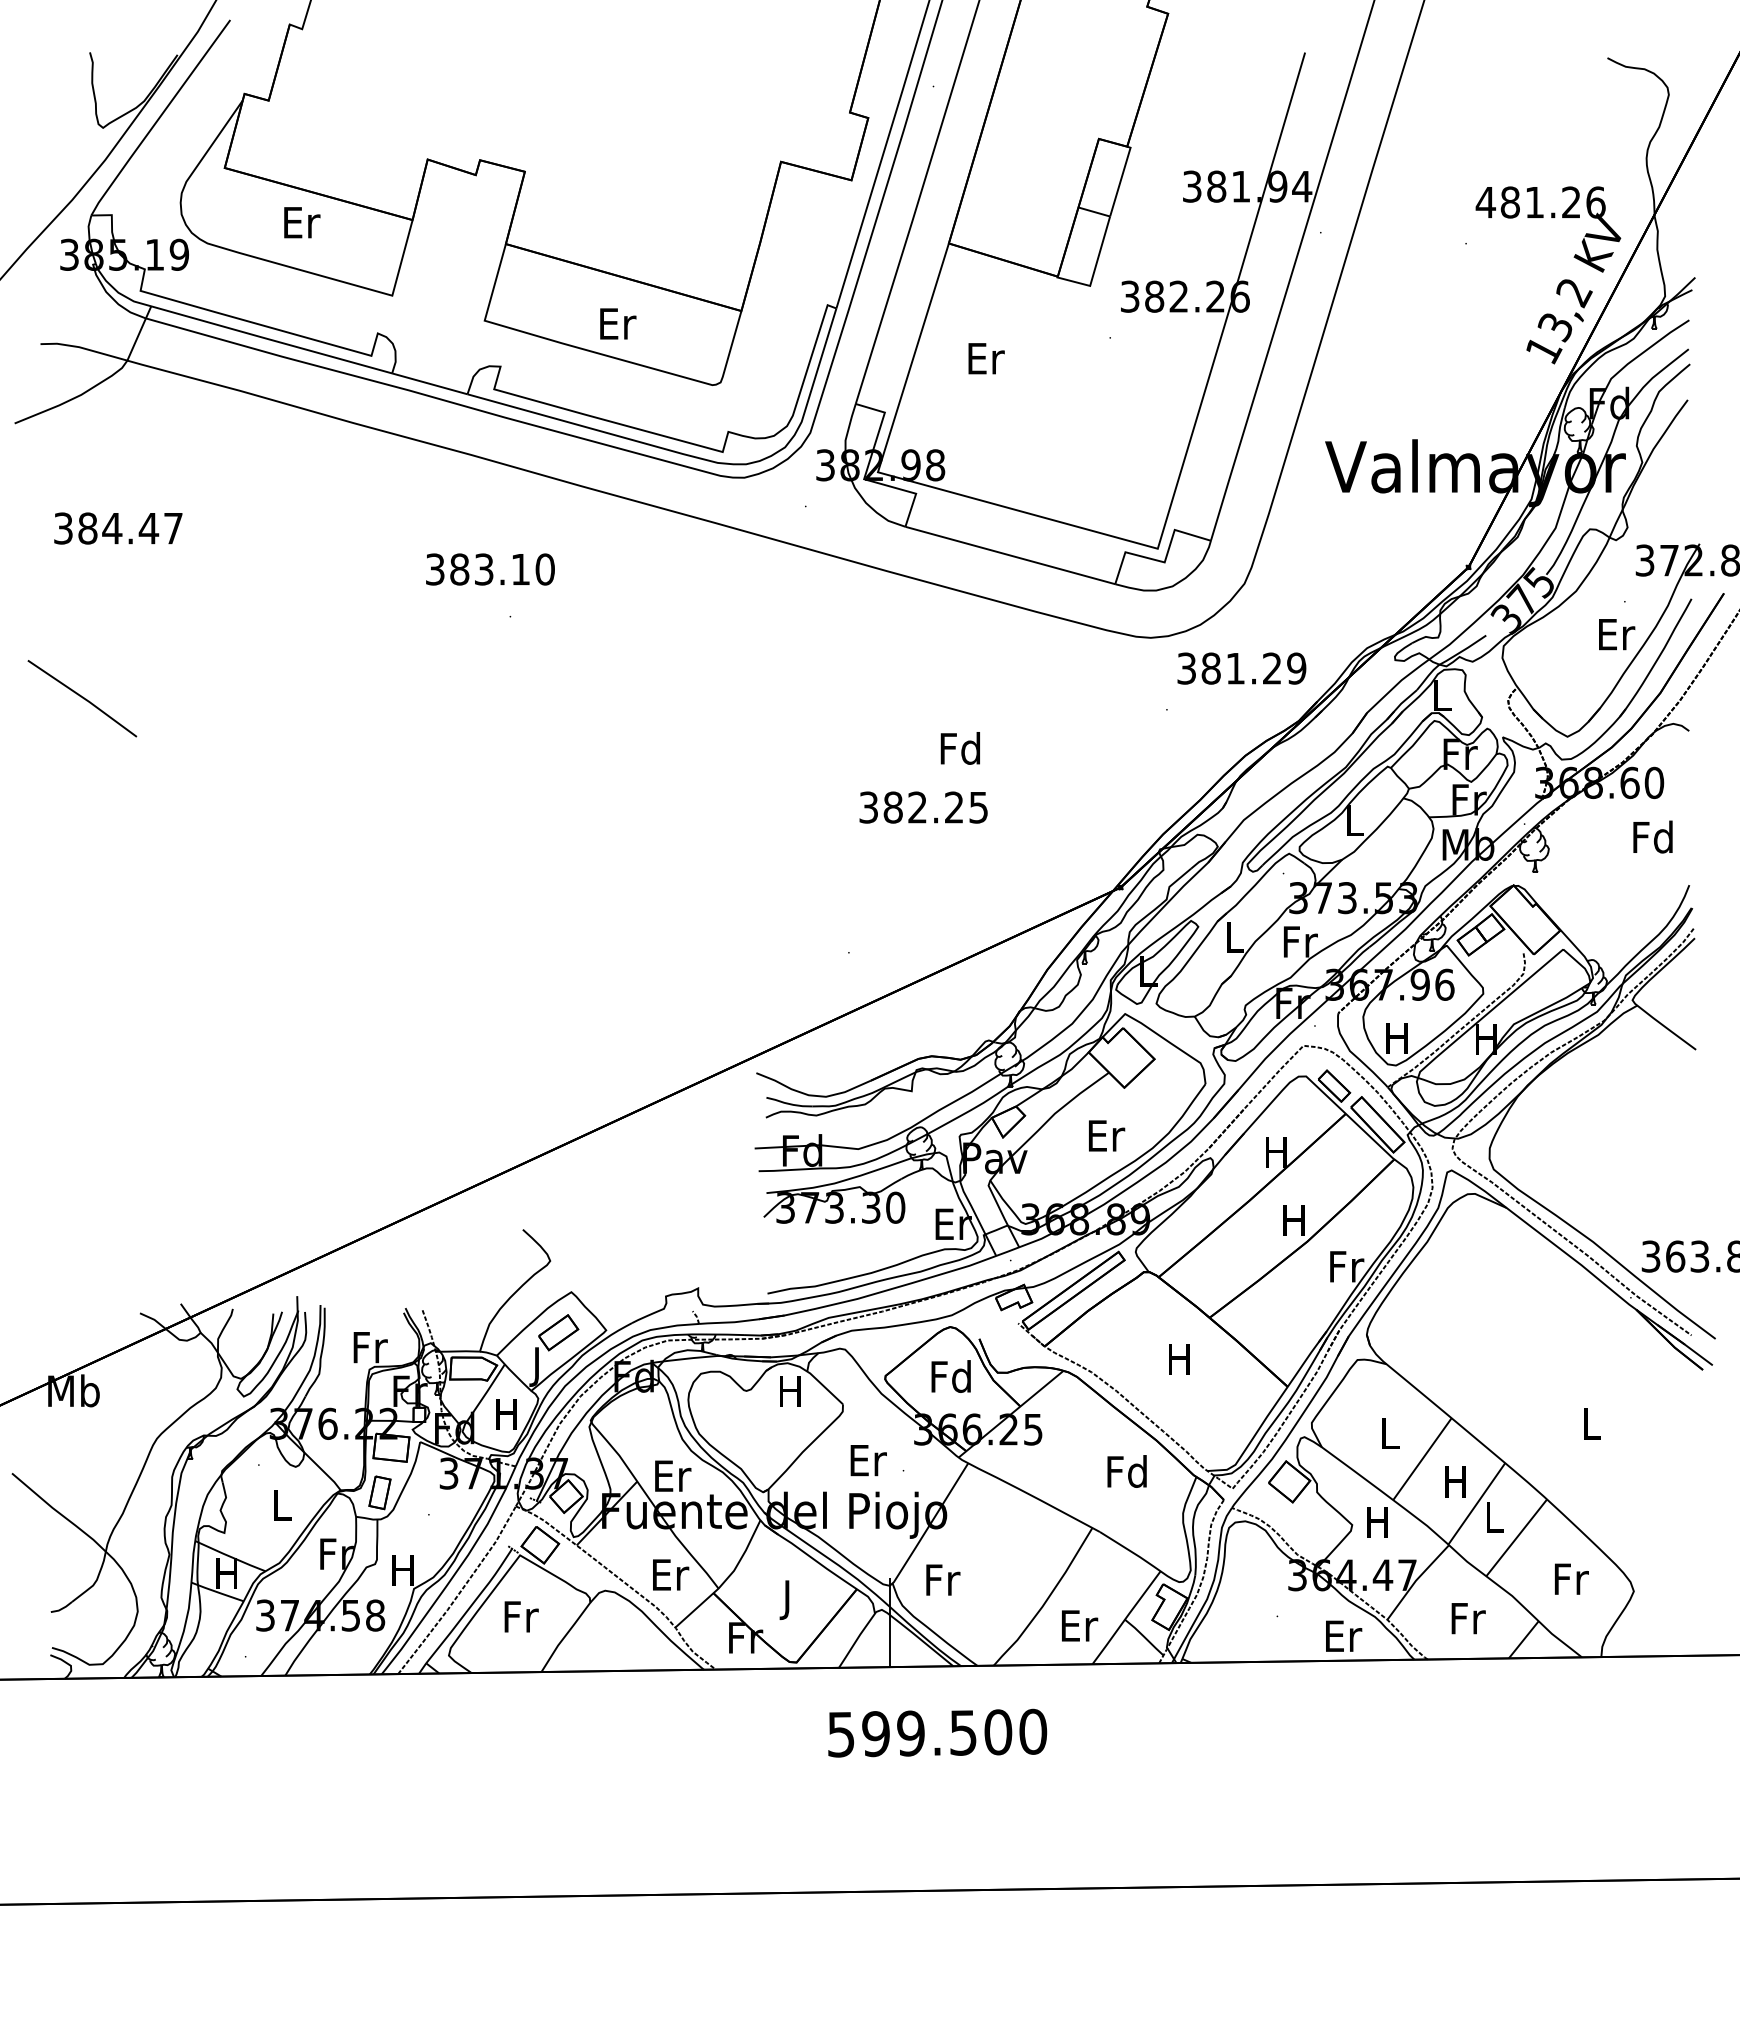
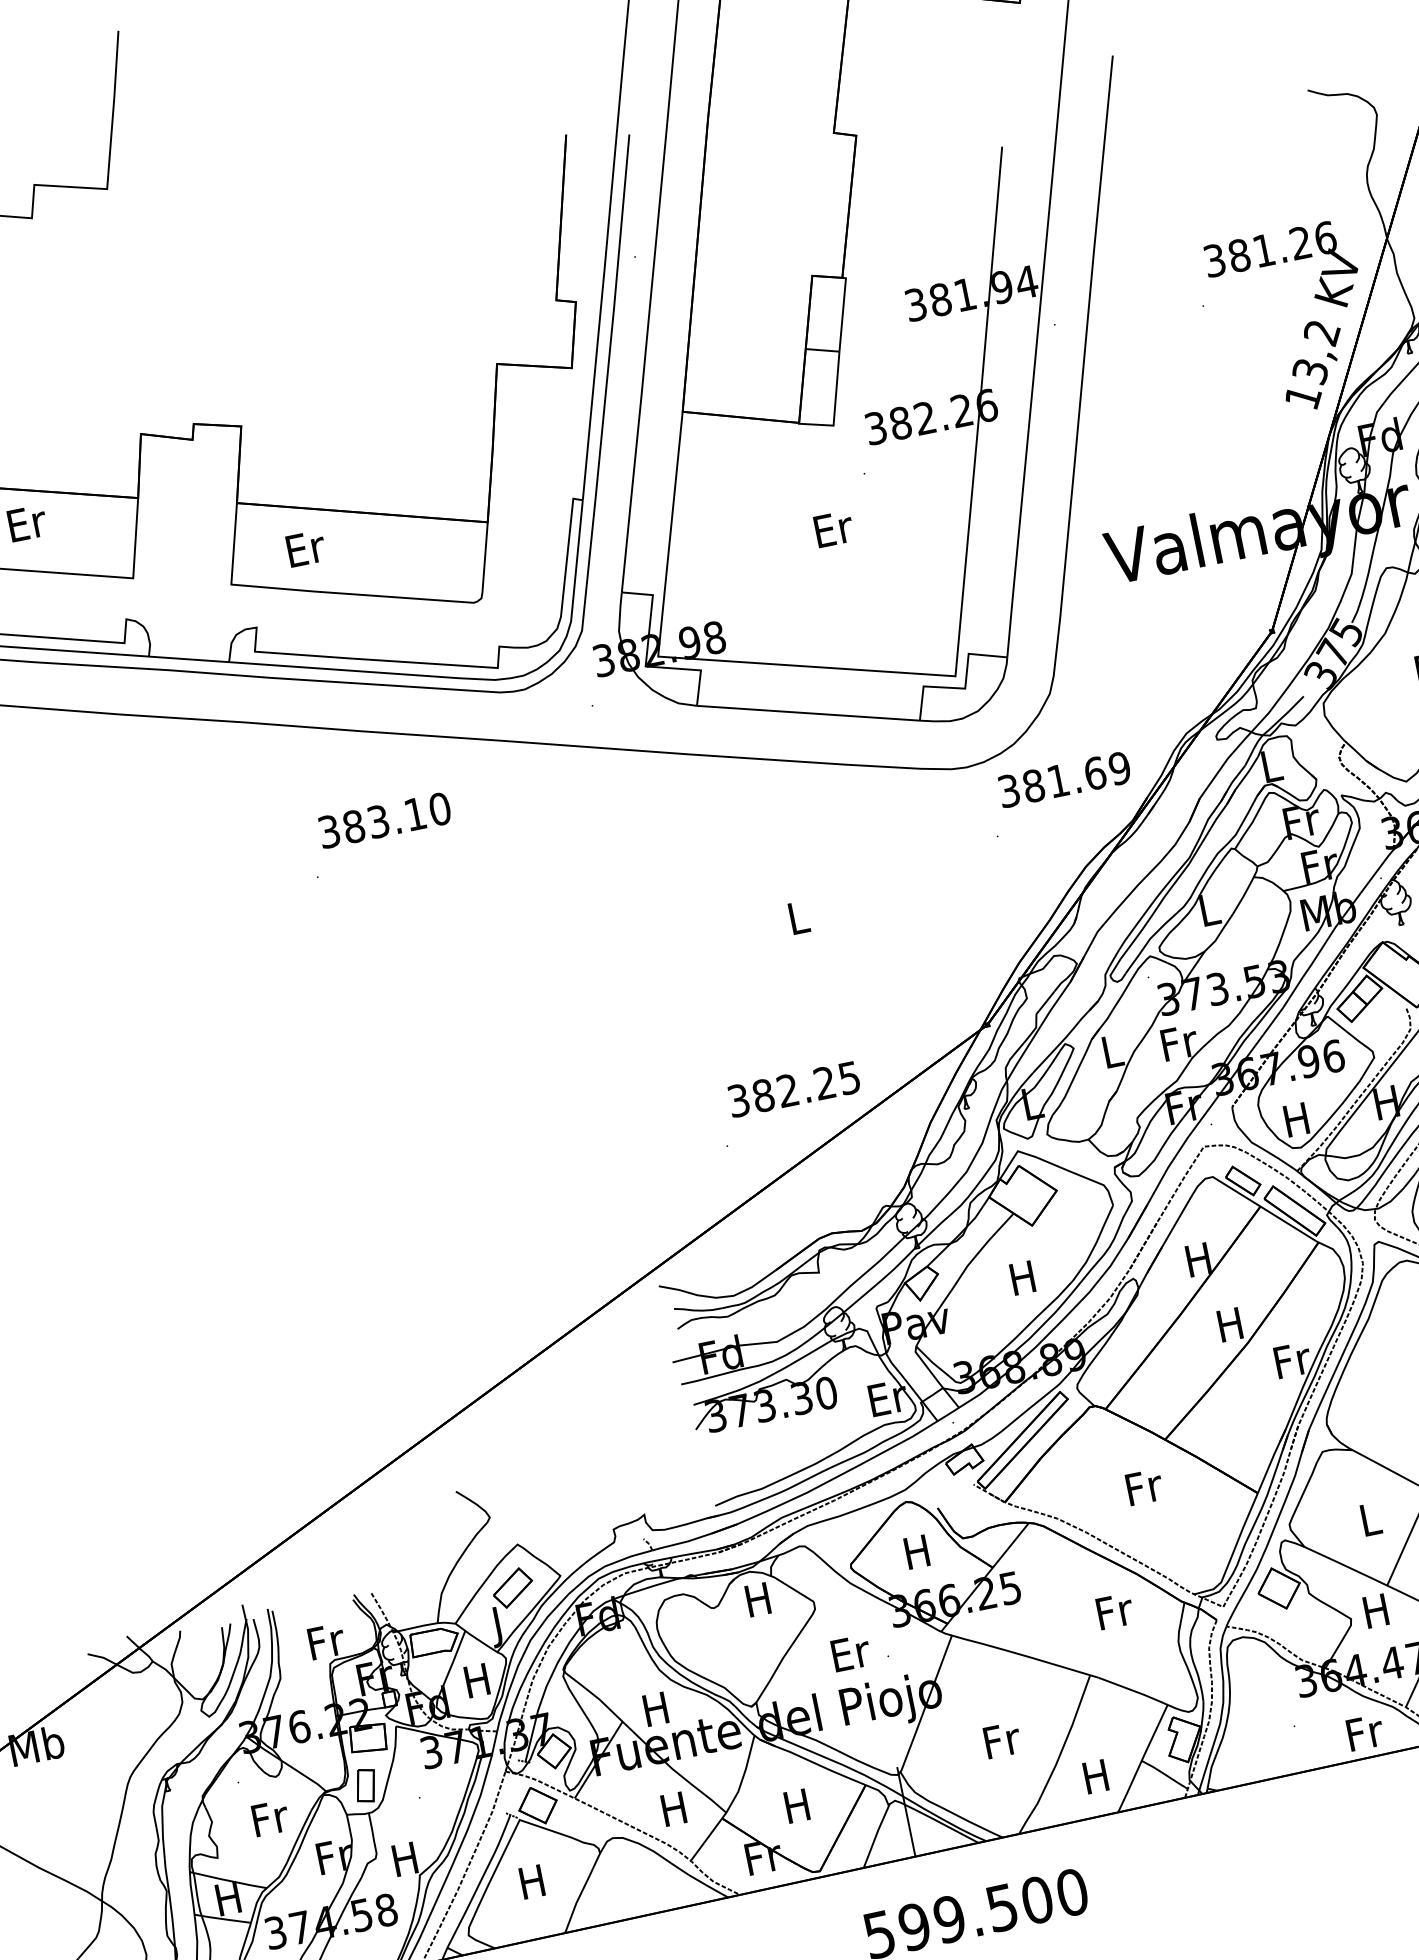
text: (1485, 202) -> (1214, 260), 481.26 -> 381.26
text: (618, 323) -> (306, 548), moved
text: (986, 358) -> (833, 528), moved
text: (490, 569) -> (384, 820), moved
text: (1272, 668) -> (1095, 773), 381.29 -> 381.69
text: (959, 748) -> (796, 917), Fd -> L
text: (923, 807) -> (793, 1089), moved
text: (1107, 1135) -> (1024, 1277), Er -> H
text: (1181, 1358) -> (1145, 1486), H -> Fr
text: (950, 1376) -> (916, 1551), Fd -> H
text: (1126, 1471) -> (1112, 1611), Fd -> Fr
text: (673, 1475) -> (657, 1708), Er -> H
text: (283, 1504) -> (271, 1817), L -> Fr
text: (671, 1574) -> (676, 1808), Er -> H
text: (943, 1579) -> (1002, 1739), moved
text: (787, 1600) -> (798, 1810), J -> H
text: (521, 1616) -> (533, 1881), Fr -> H
text: (1079, 1625) -> (1097, 1776), Er -> H
text: (1344, 1635) -> (1365, 1731), Er -> Fr

